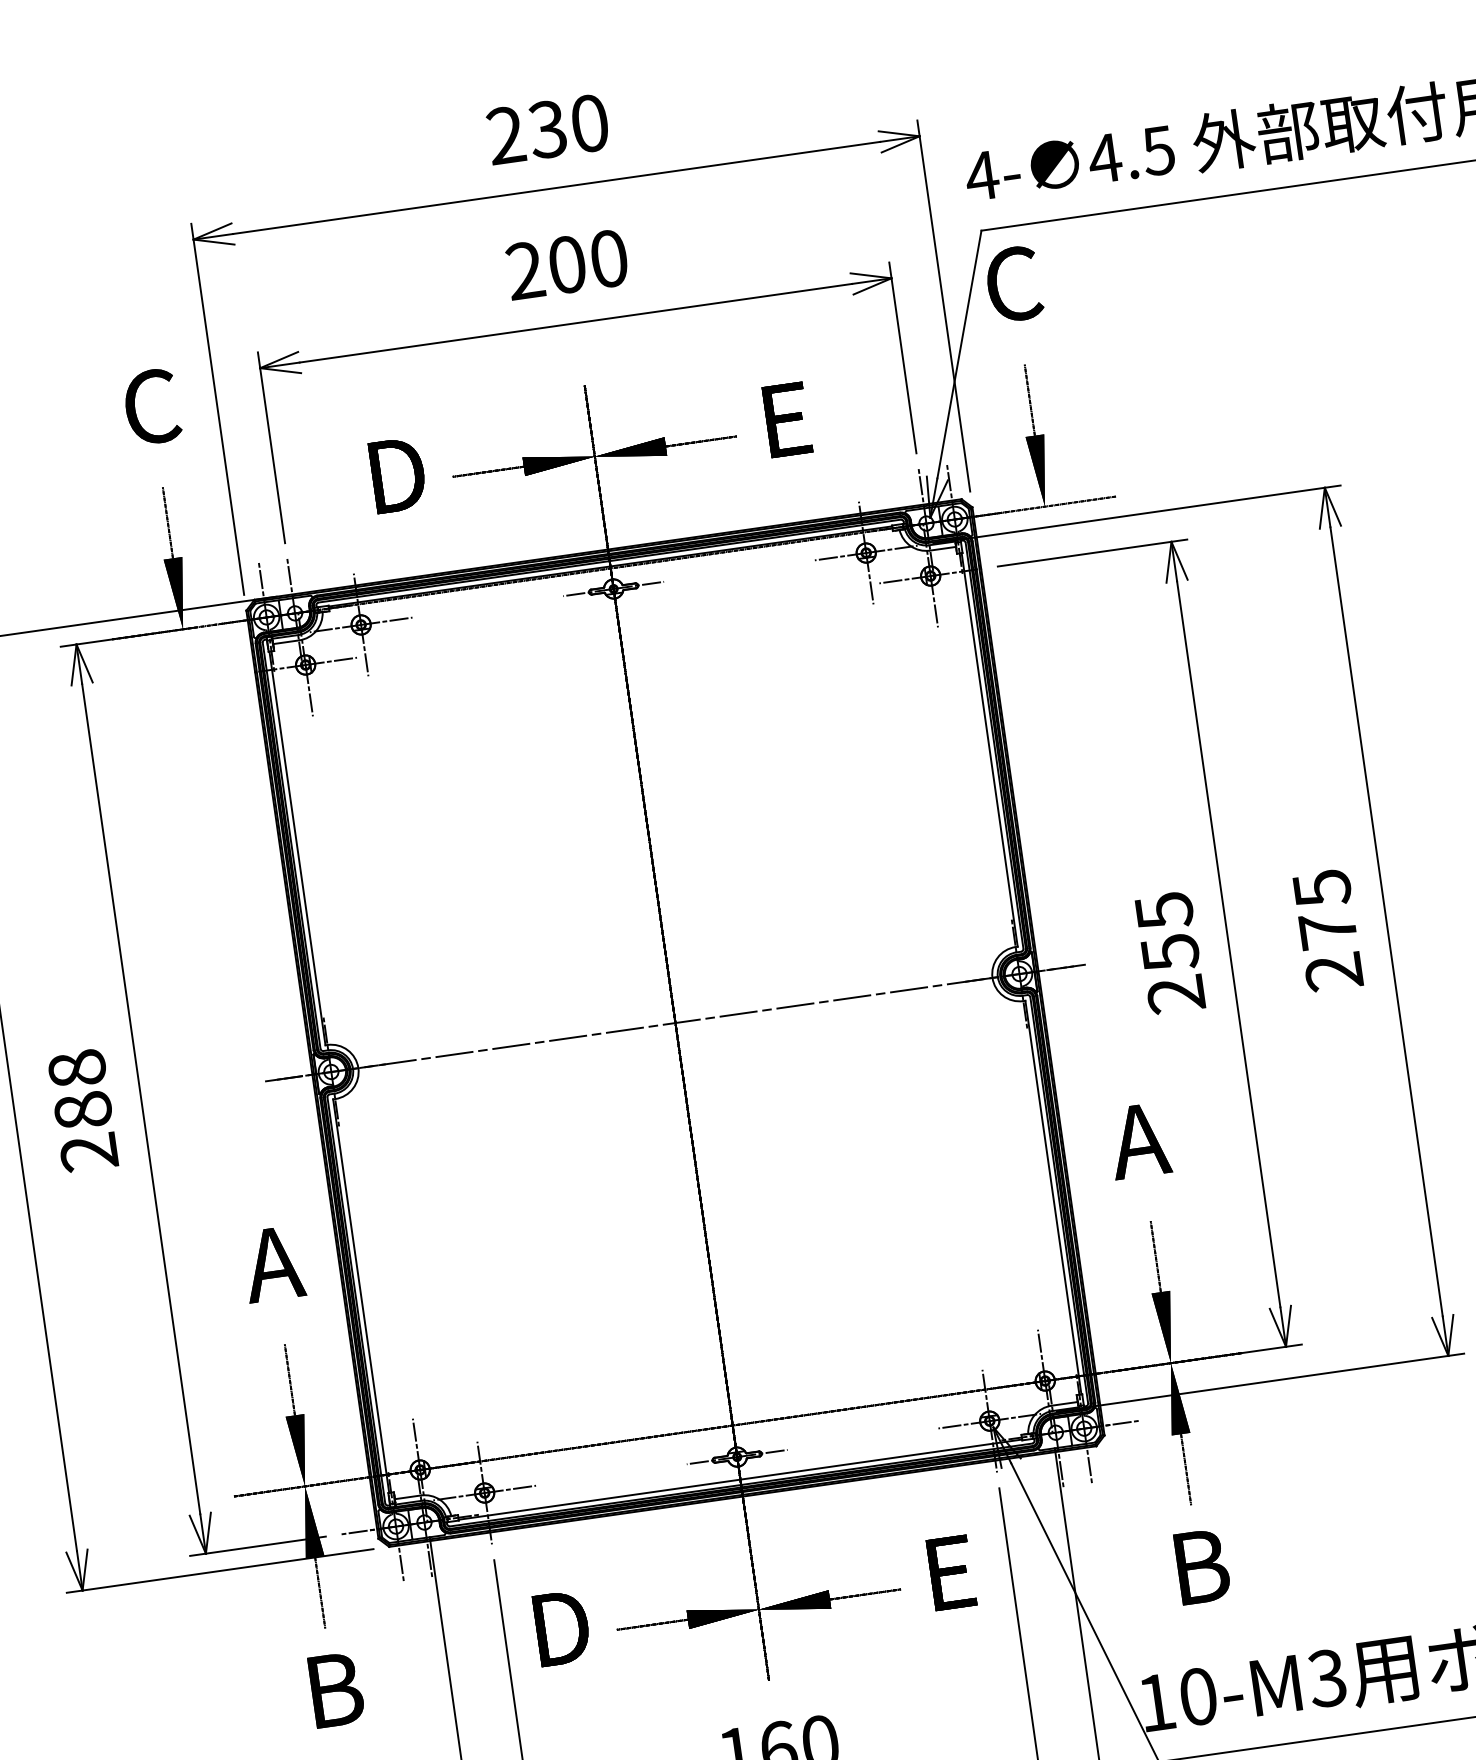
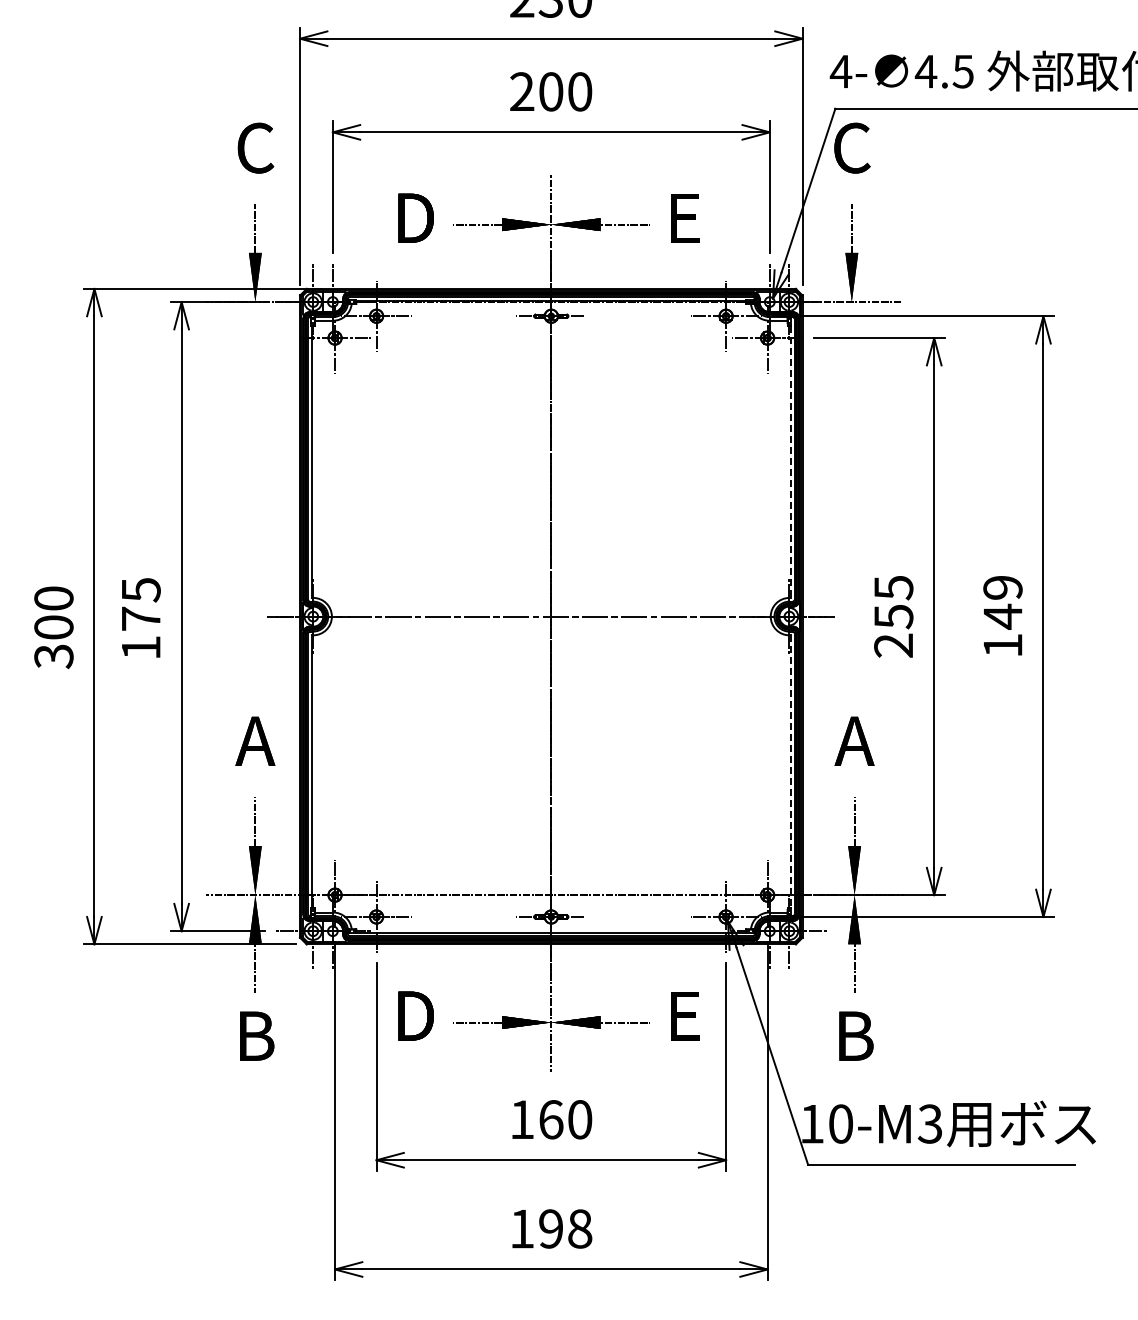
line: (989, 751) -> (790, 462), solid -> dashed
text: (1327, 930) -> (1002, 616), 275 -> 149
text: (82, 1110) -> (140, 618), 288 -> 175
line: (1053, 1199) -> (790, 772), solid -> dashed

